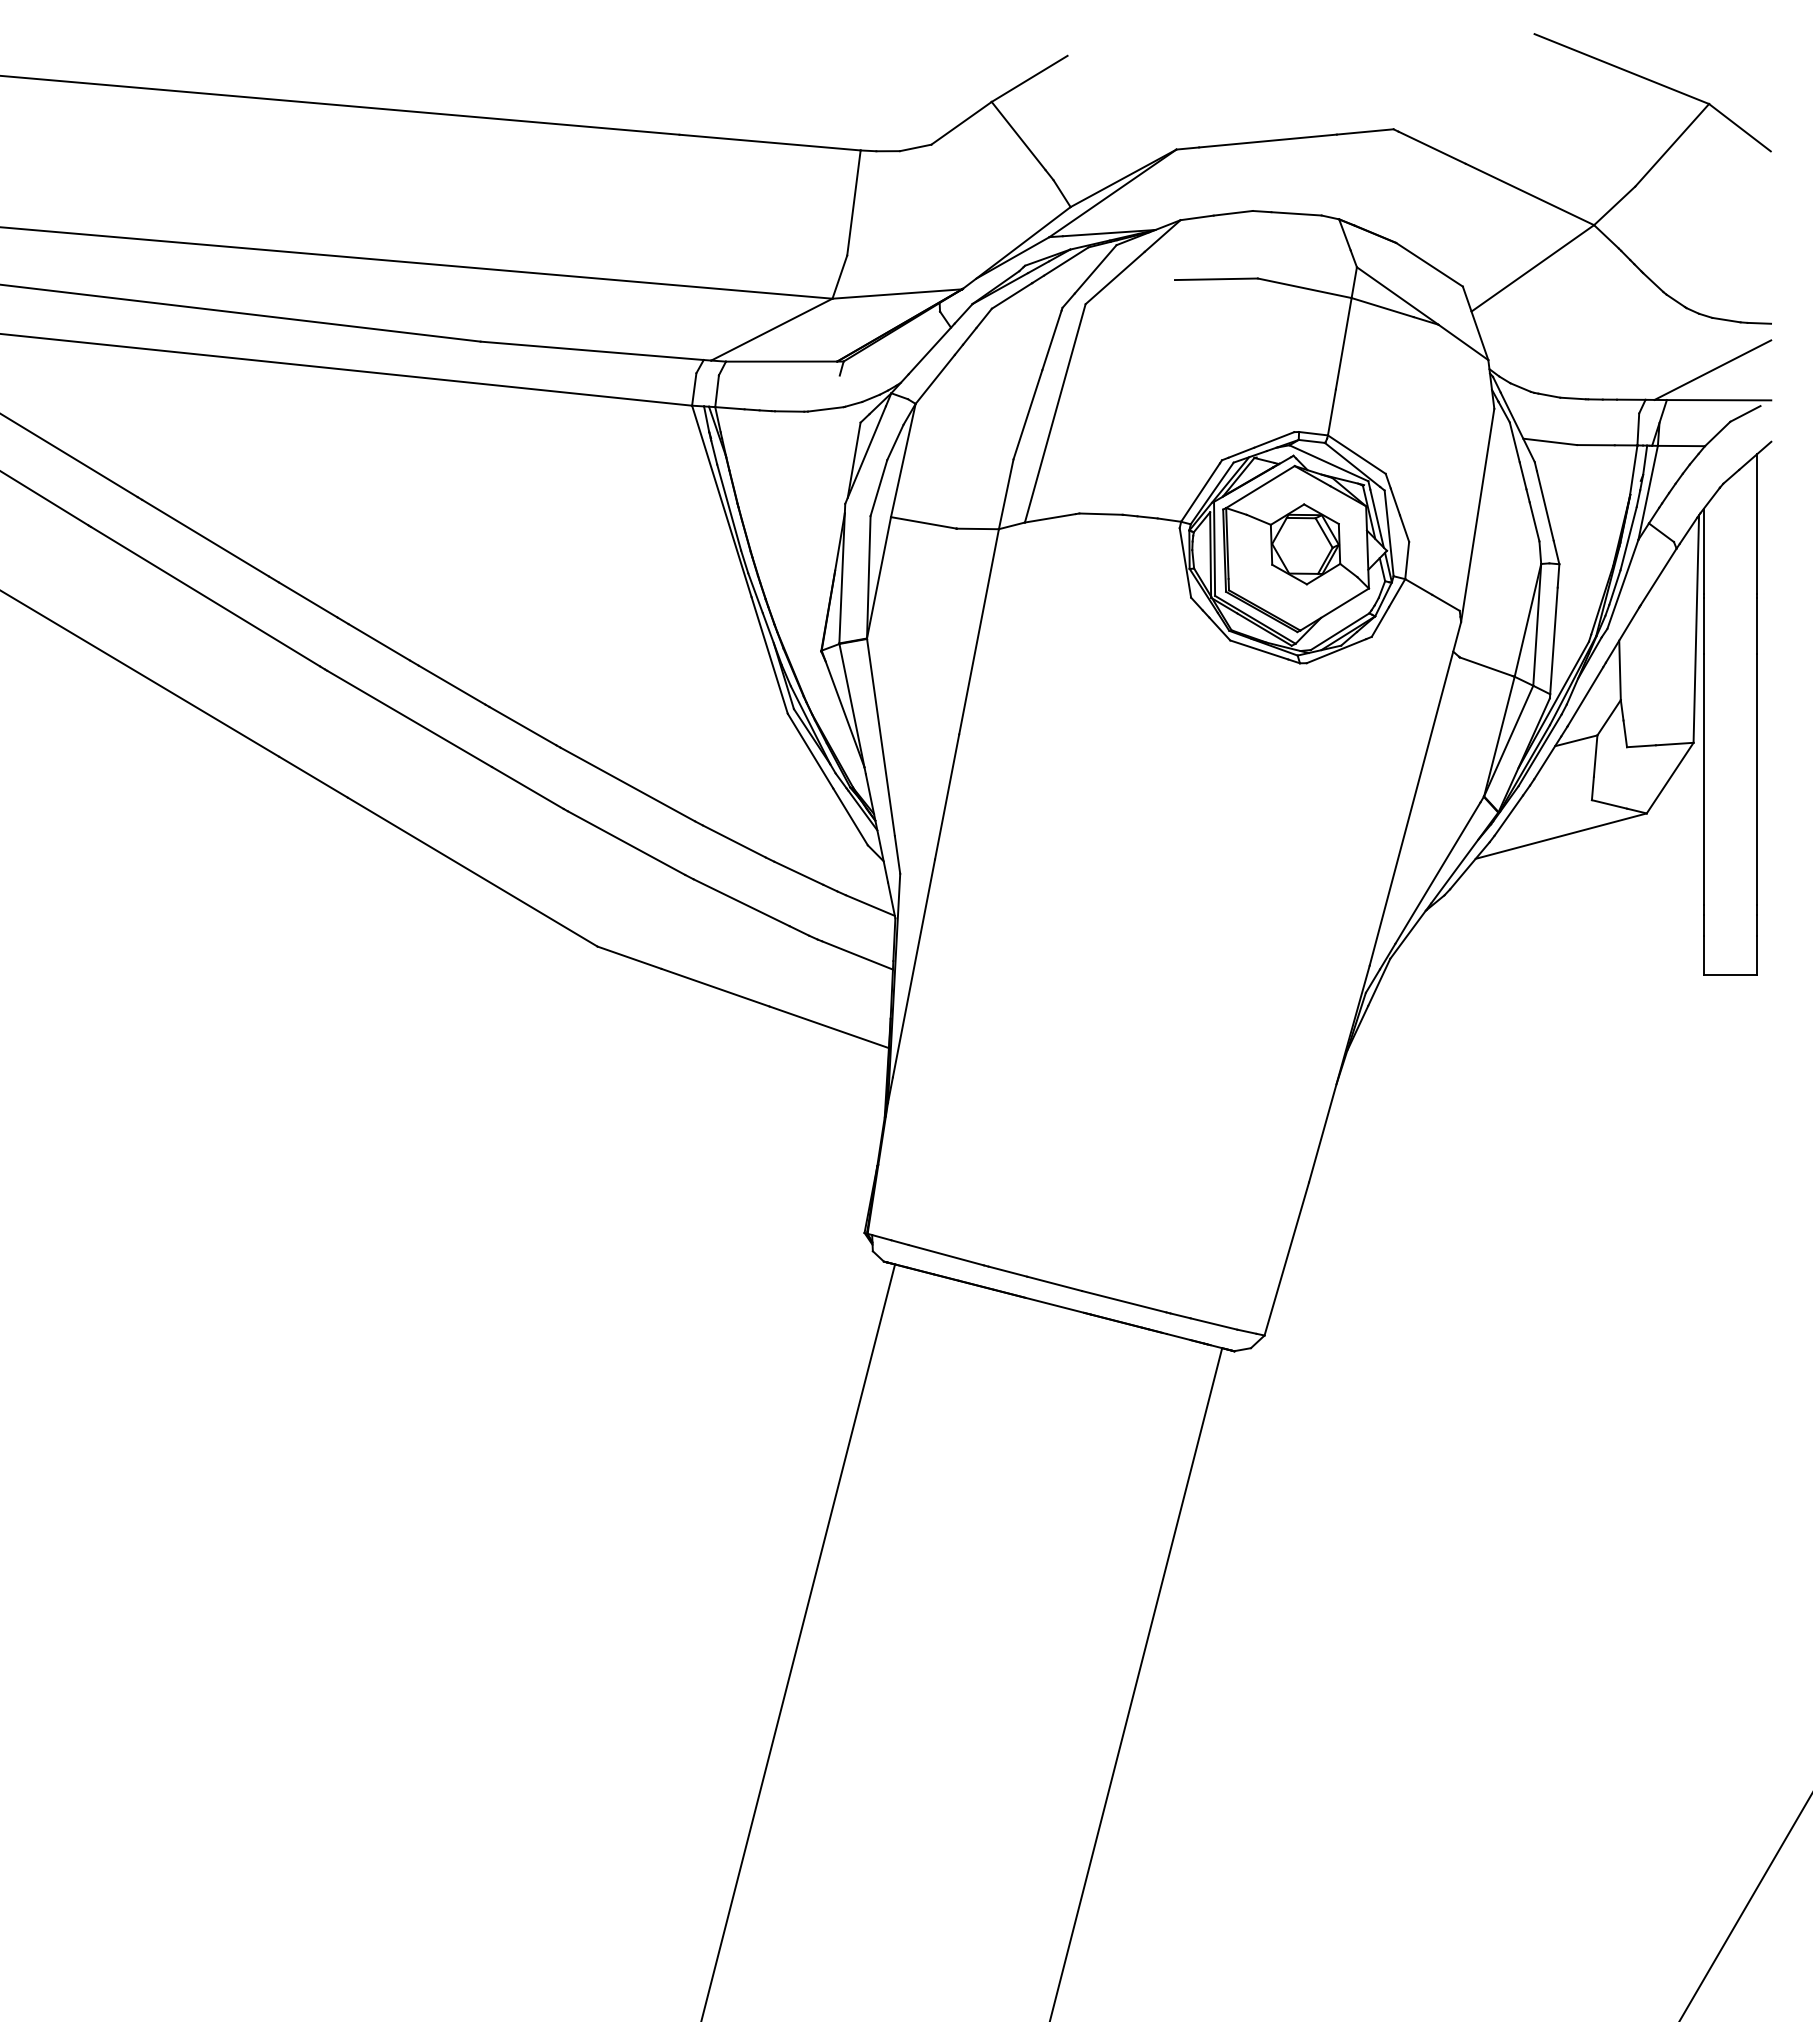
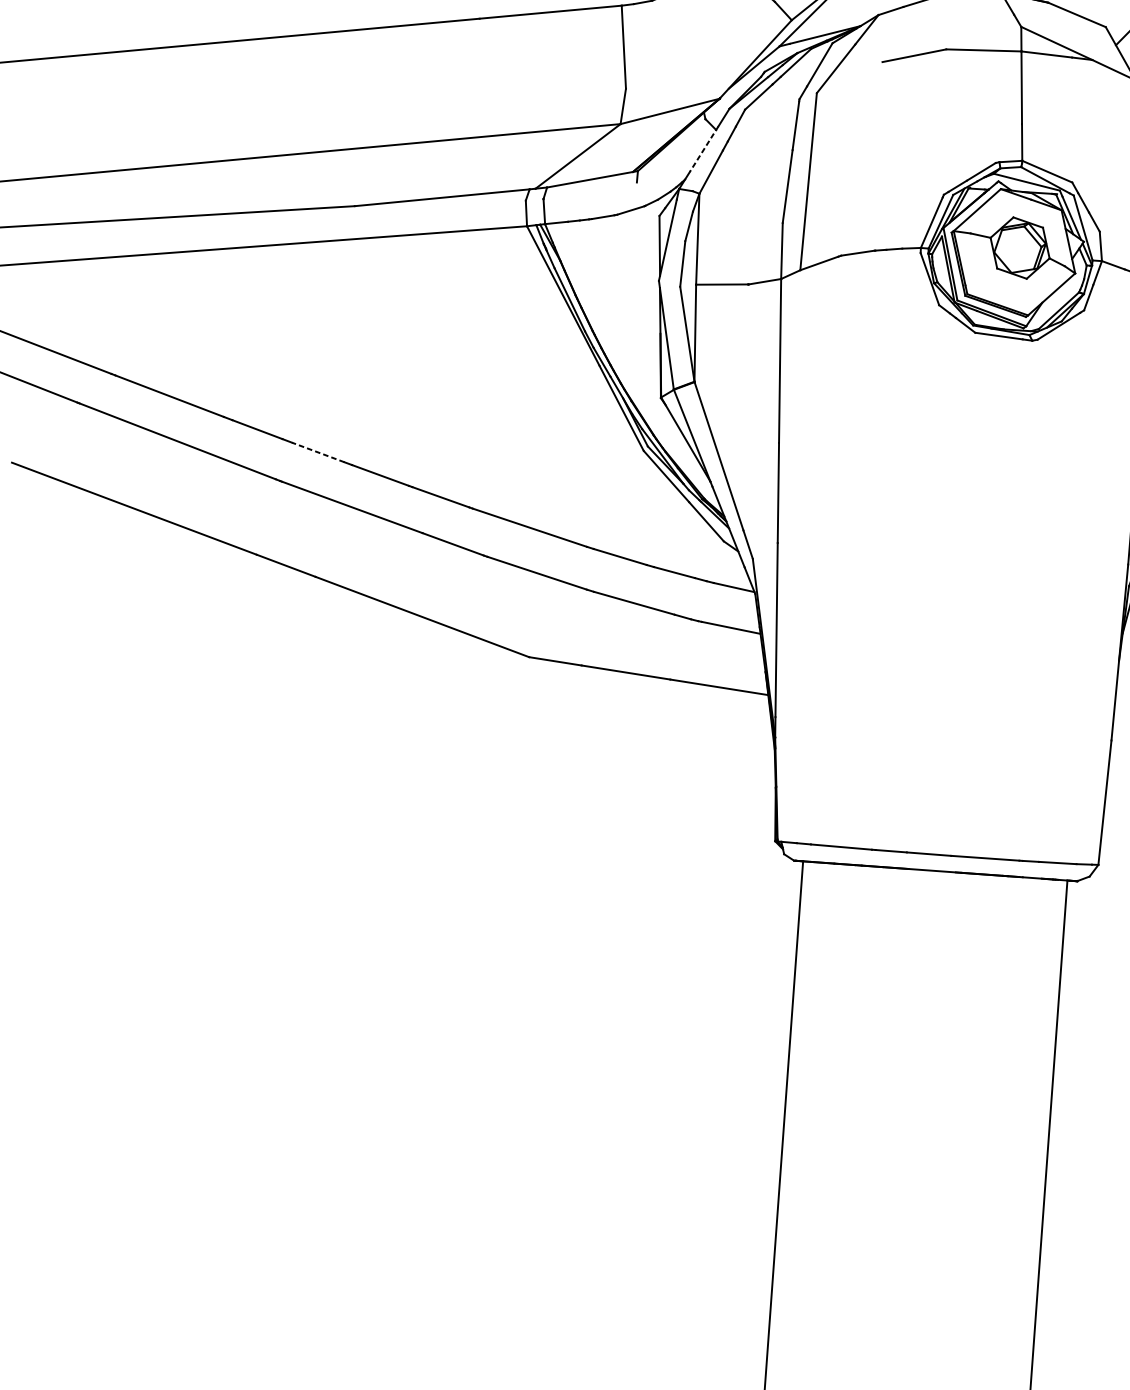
line: (931, 349) -> (704, 149), solid -> dashed
line: (379, 642) -> (318, 452), solid -> dashed

